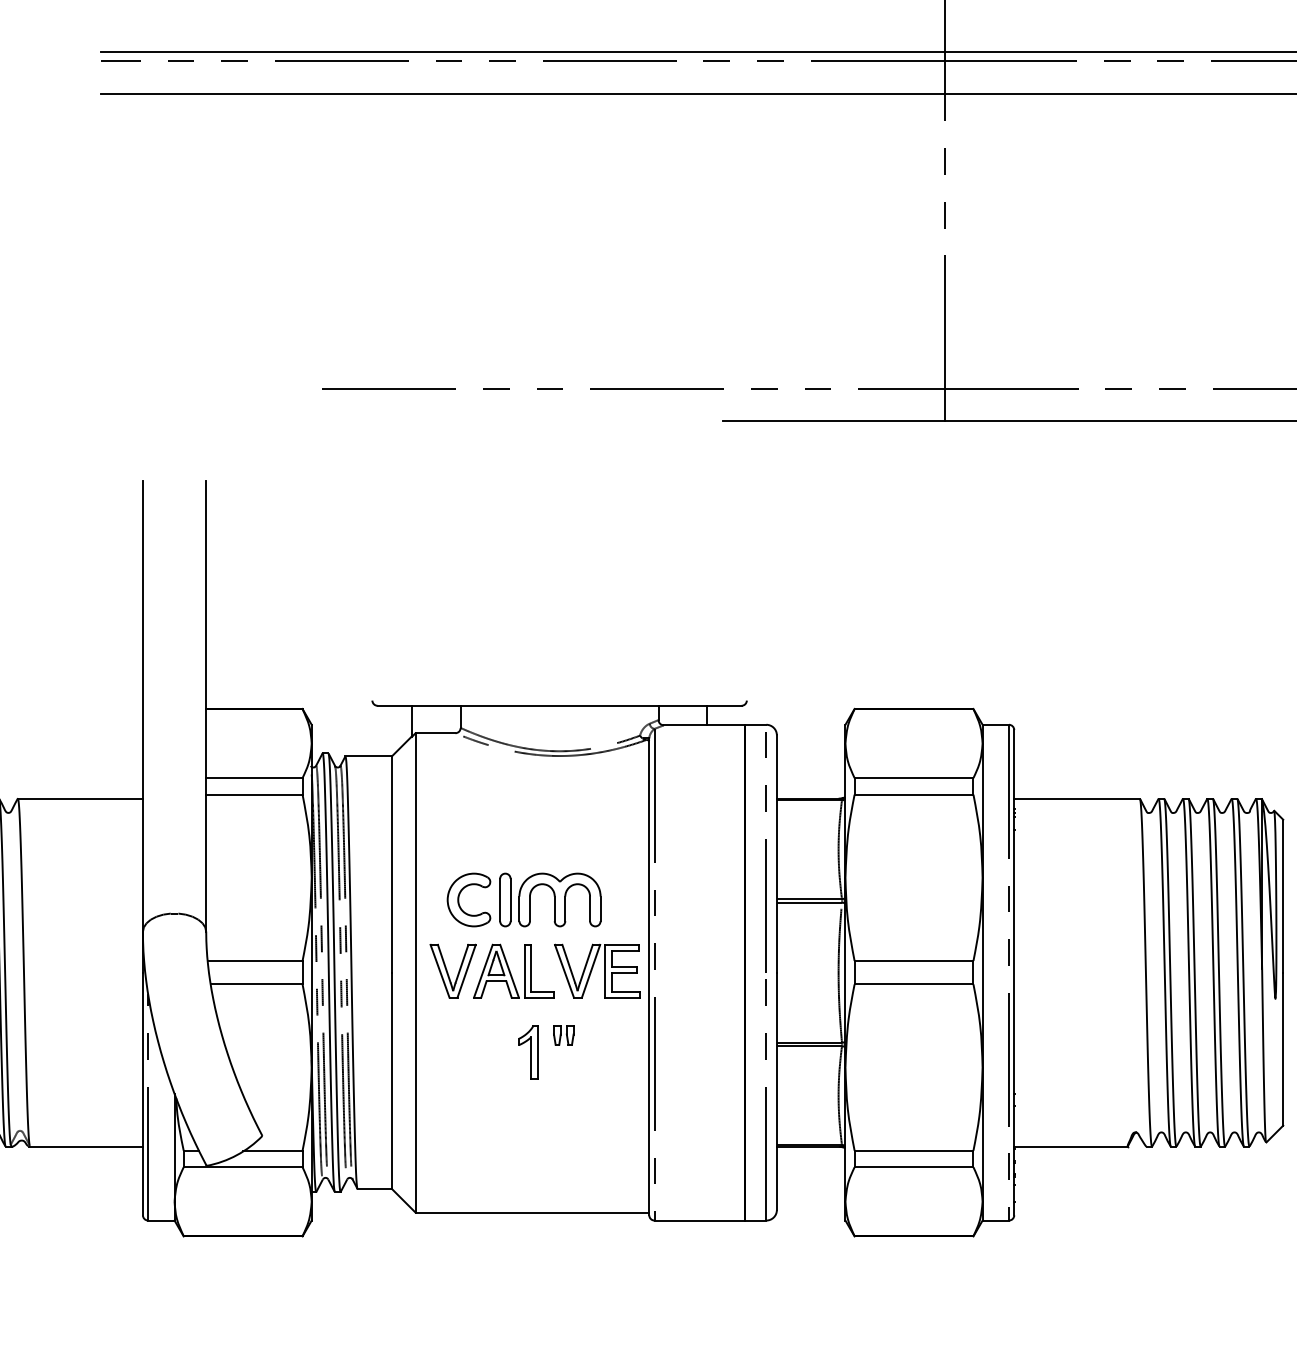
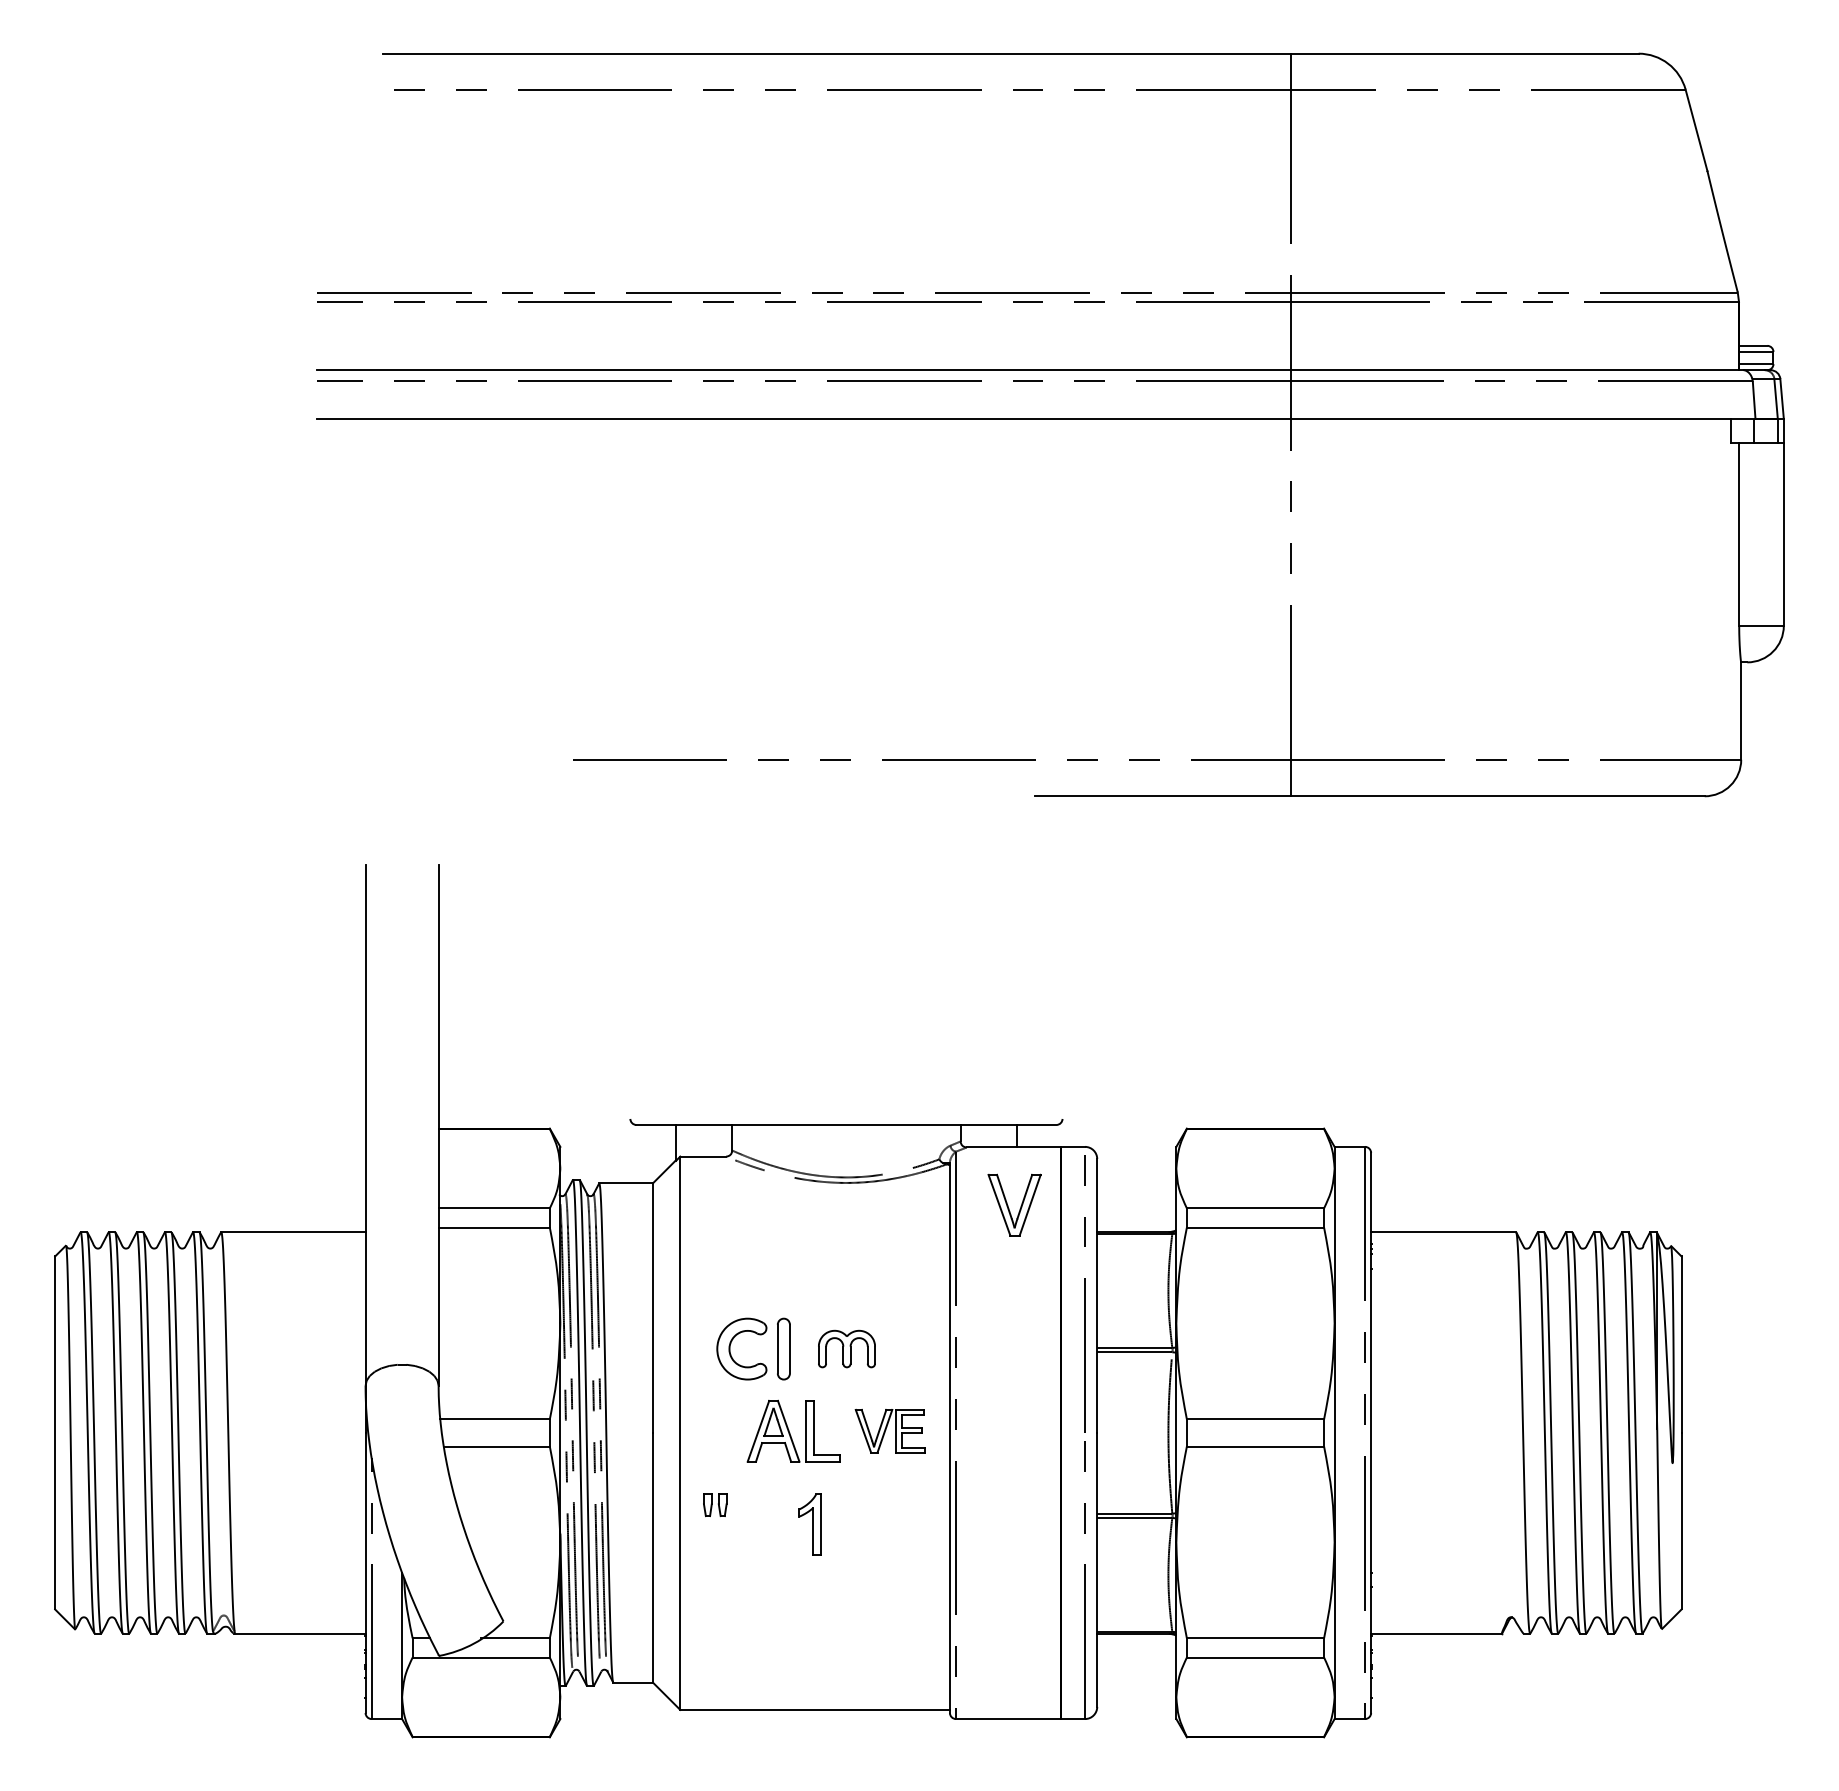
part: (559, 899) -> (846, 1348), size x0.6
part: (596, 970) -> (889, 1430), size x0.7
part: (447, 971) -> (1008, 1205), moved
part: (563, 1034) -> (715, 1504), moved

